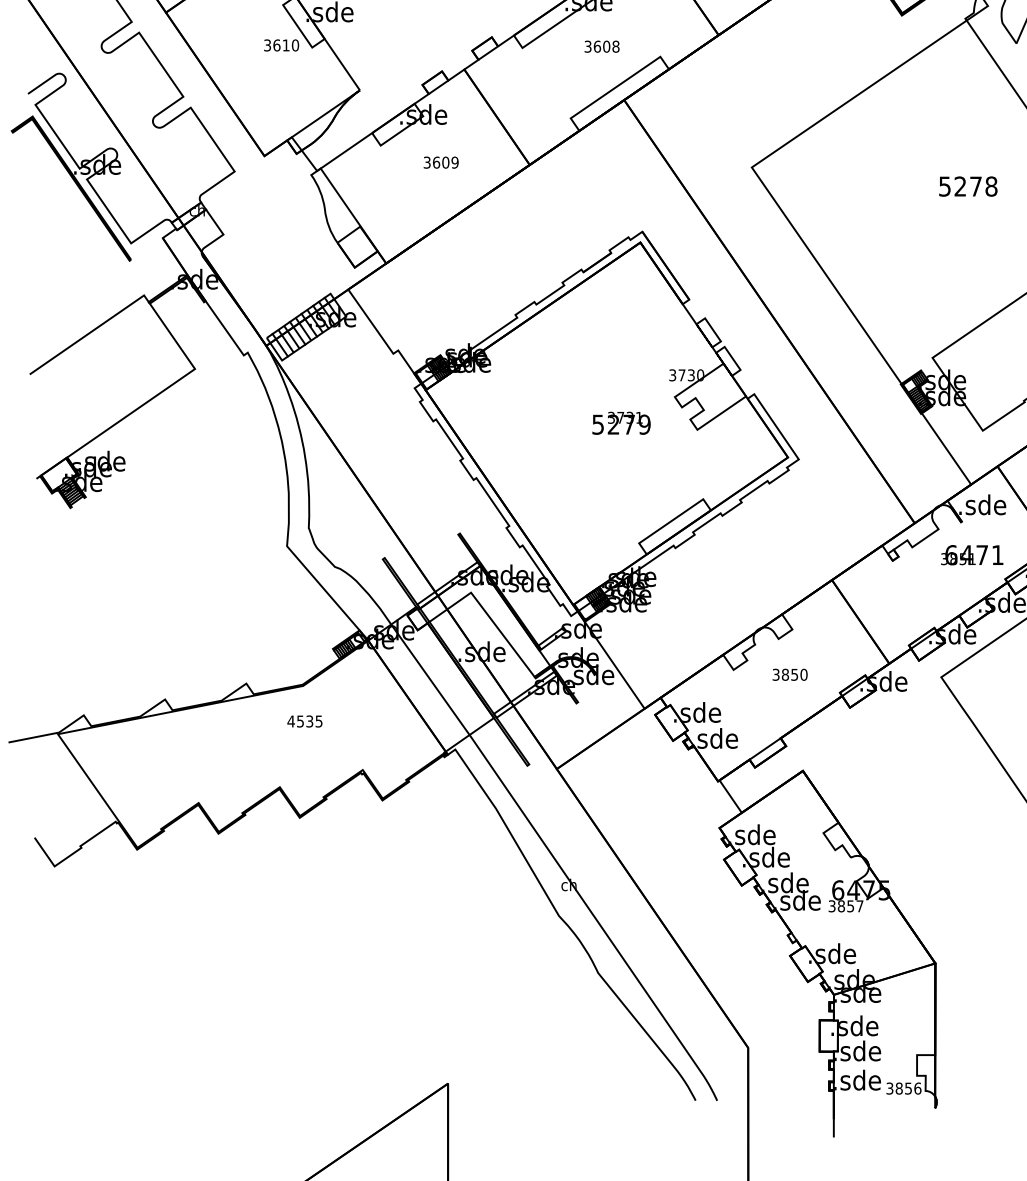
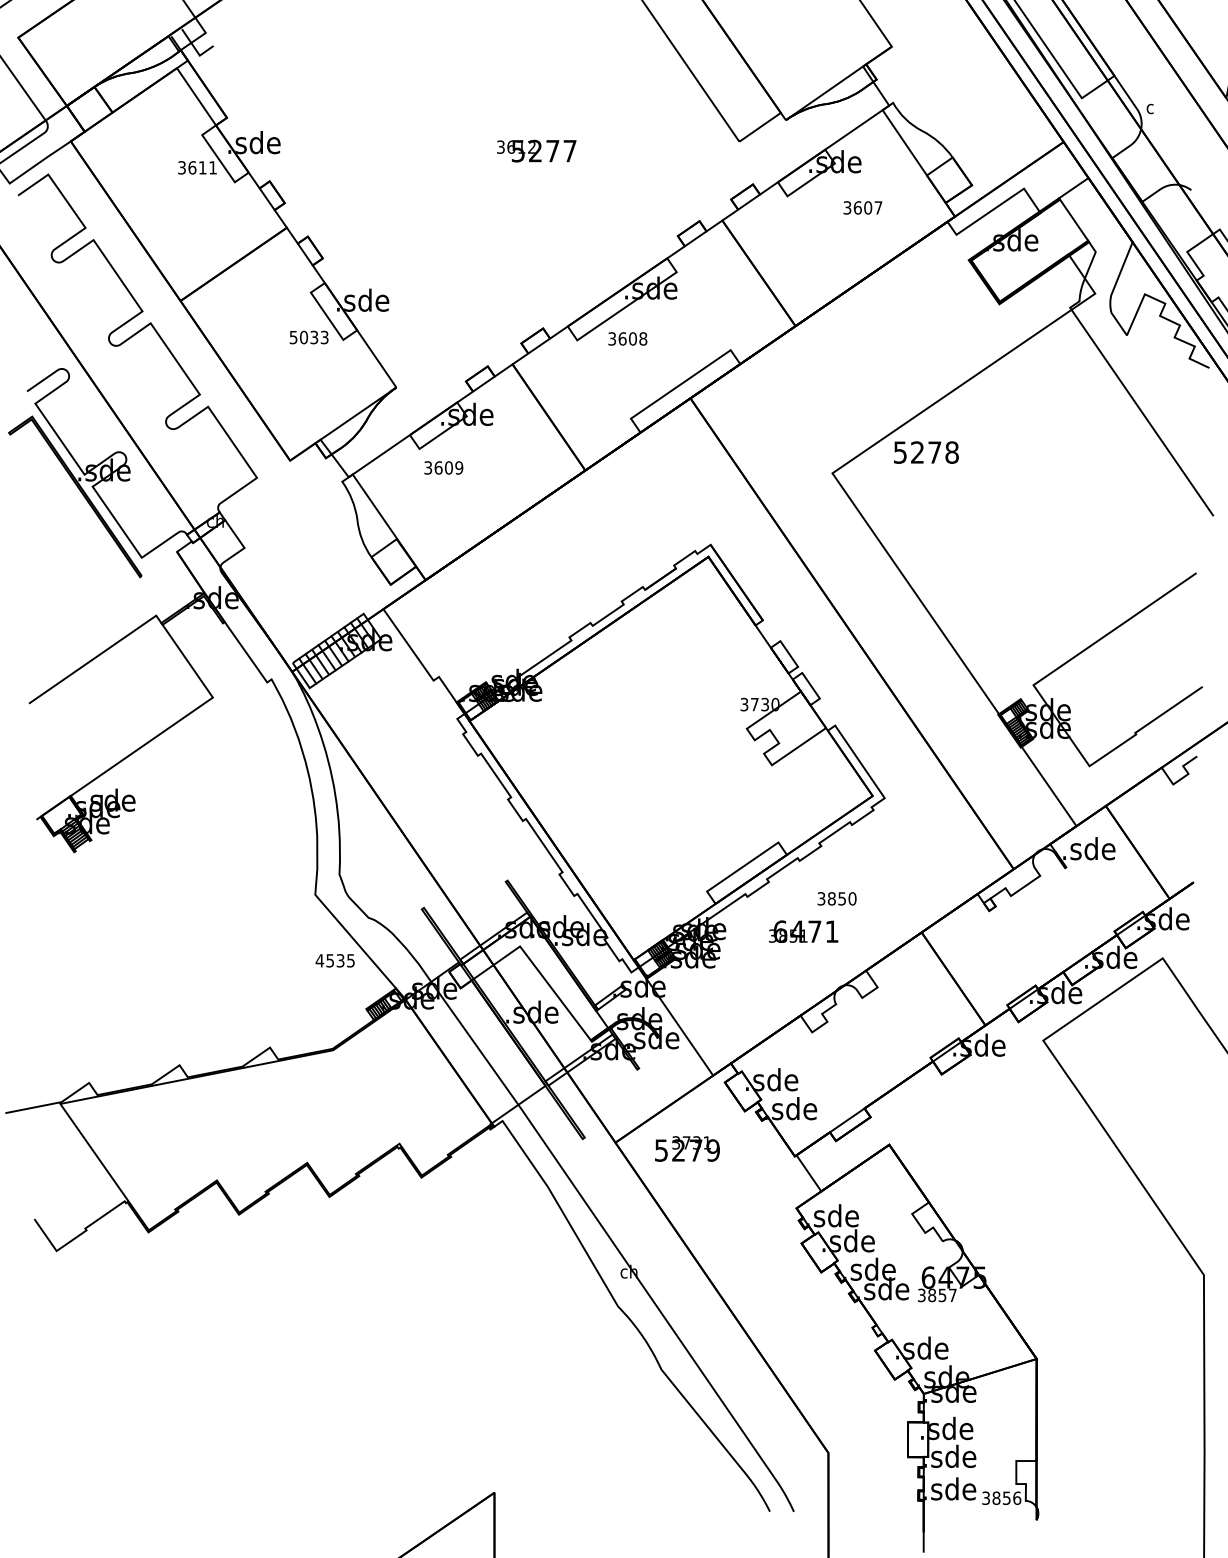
text: (281, 45) -> (309, 337), 3610 -> 5033
text: (601, 46) -> (627, 338), moved
text: (440, 162) -> (443, 467), moved
text: (968, 186) -> (926, 452), moved
text: (621, 422) -> (687, 1148), moved
text: (972, 554) -> (803, 931), moved
text: (789, 674) -> (836, 898), moved
text: (304, 721) -> (334, 960), moved

